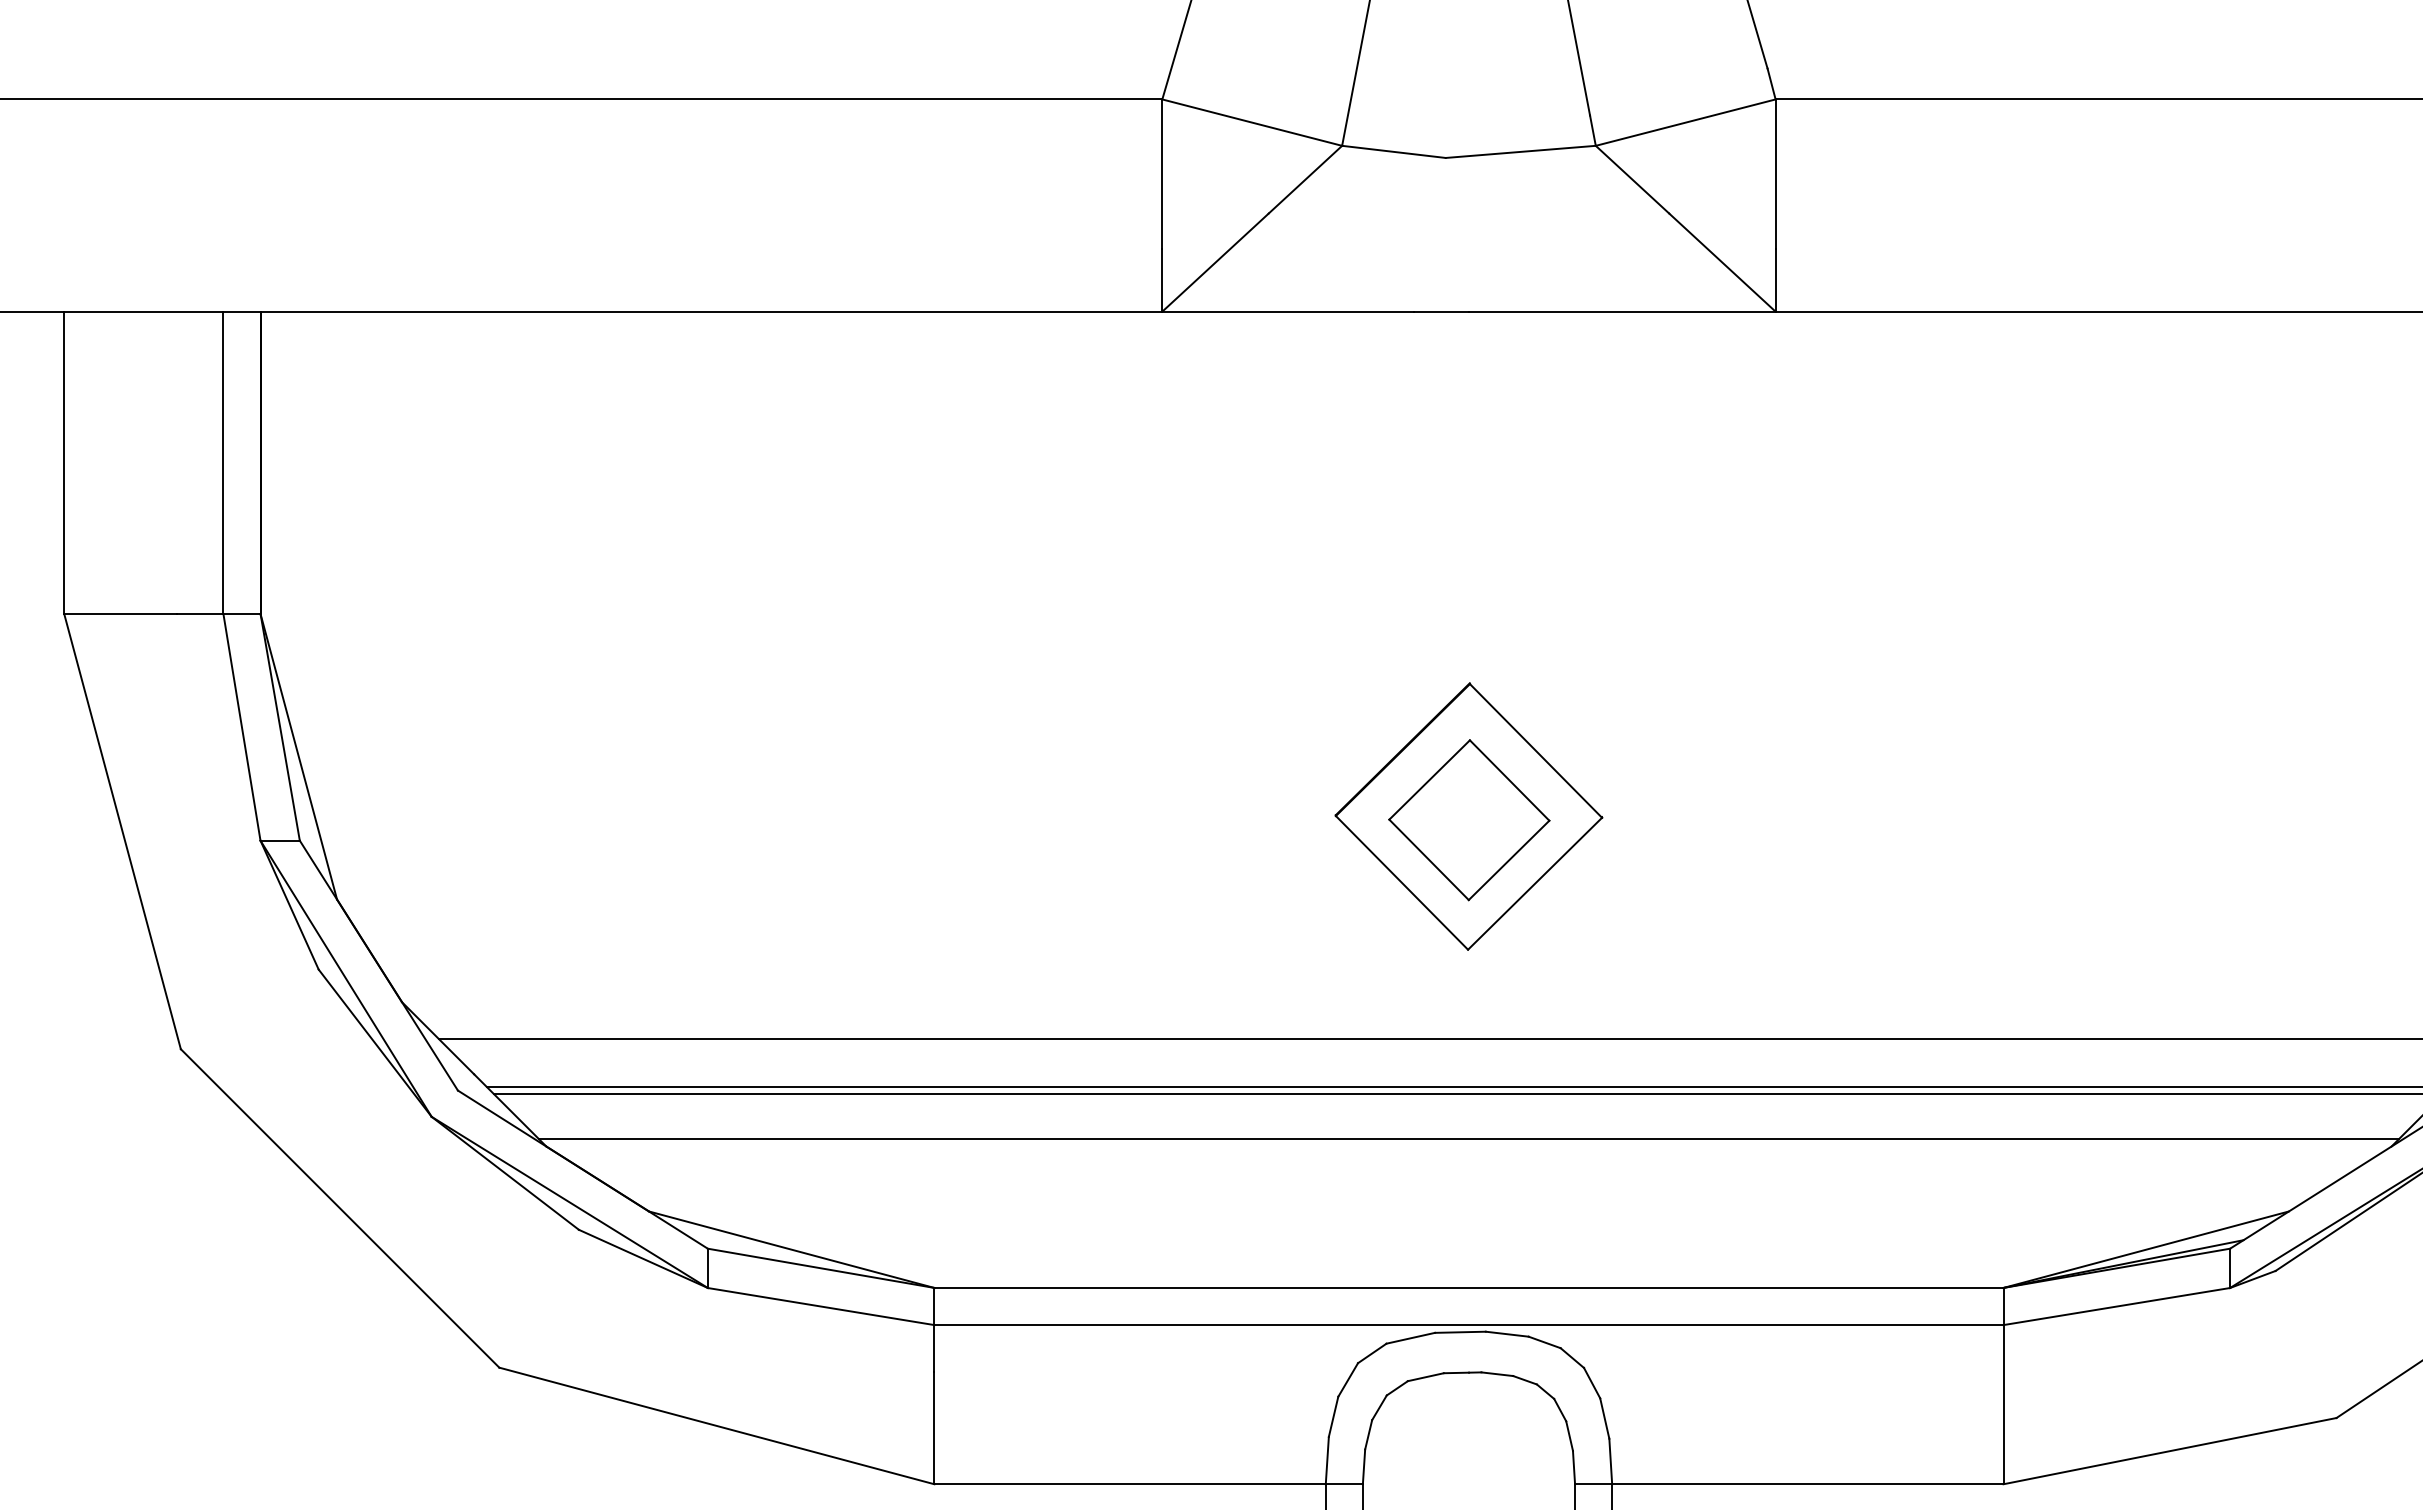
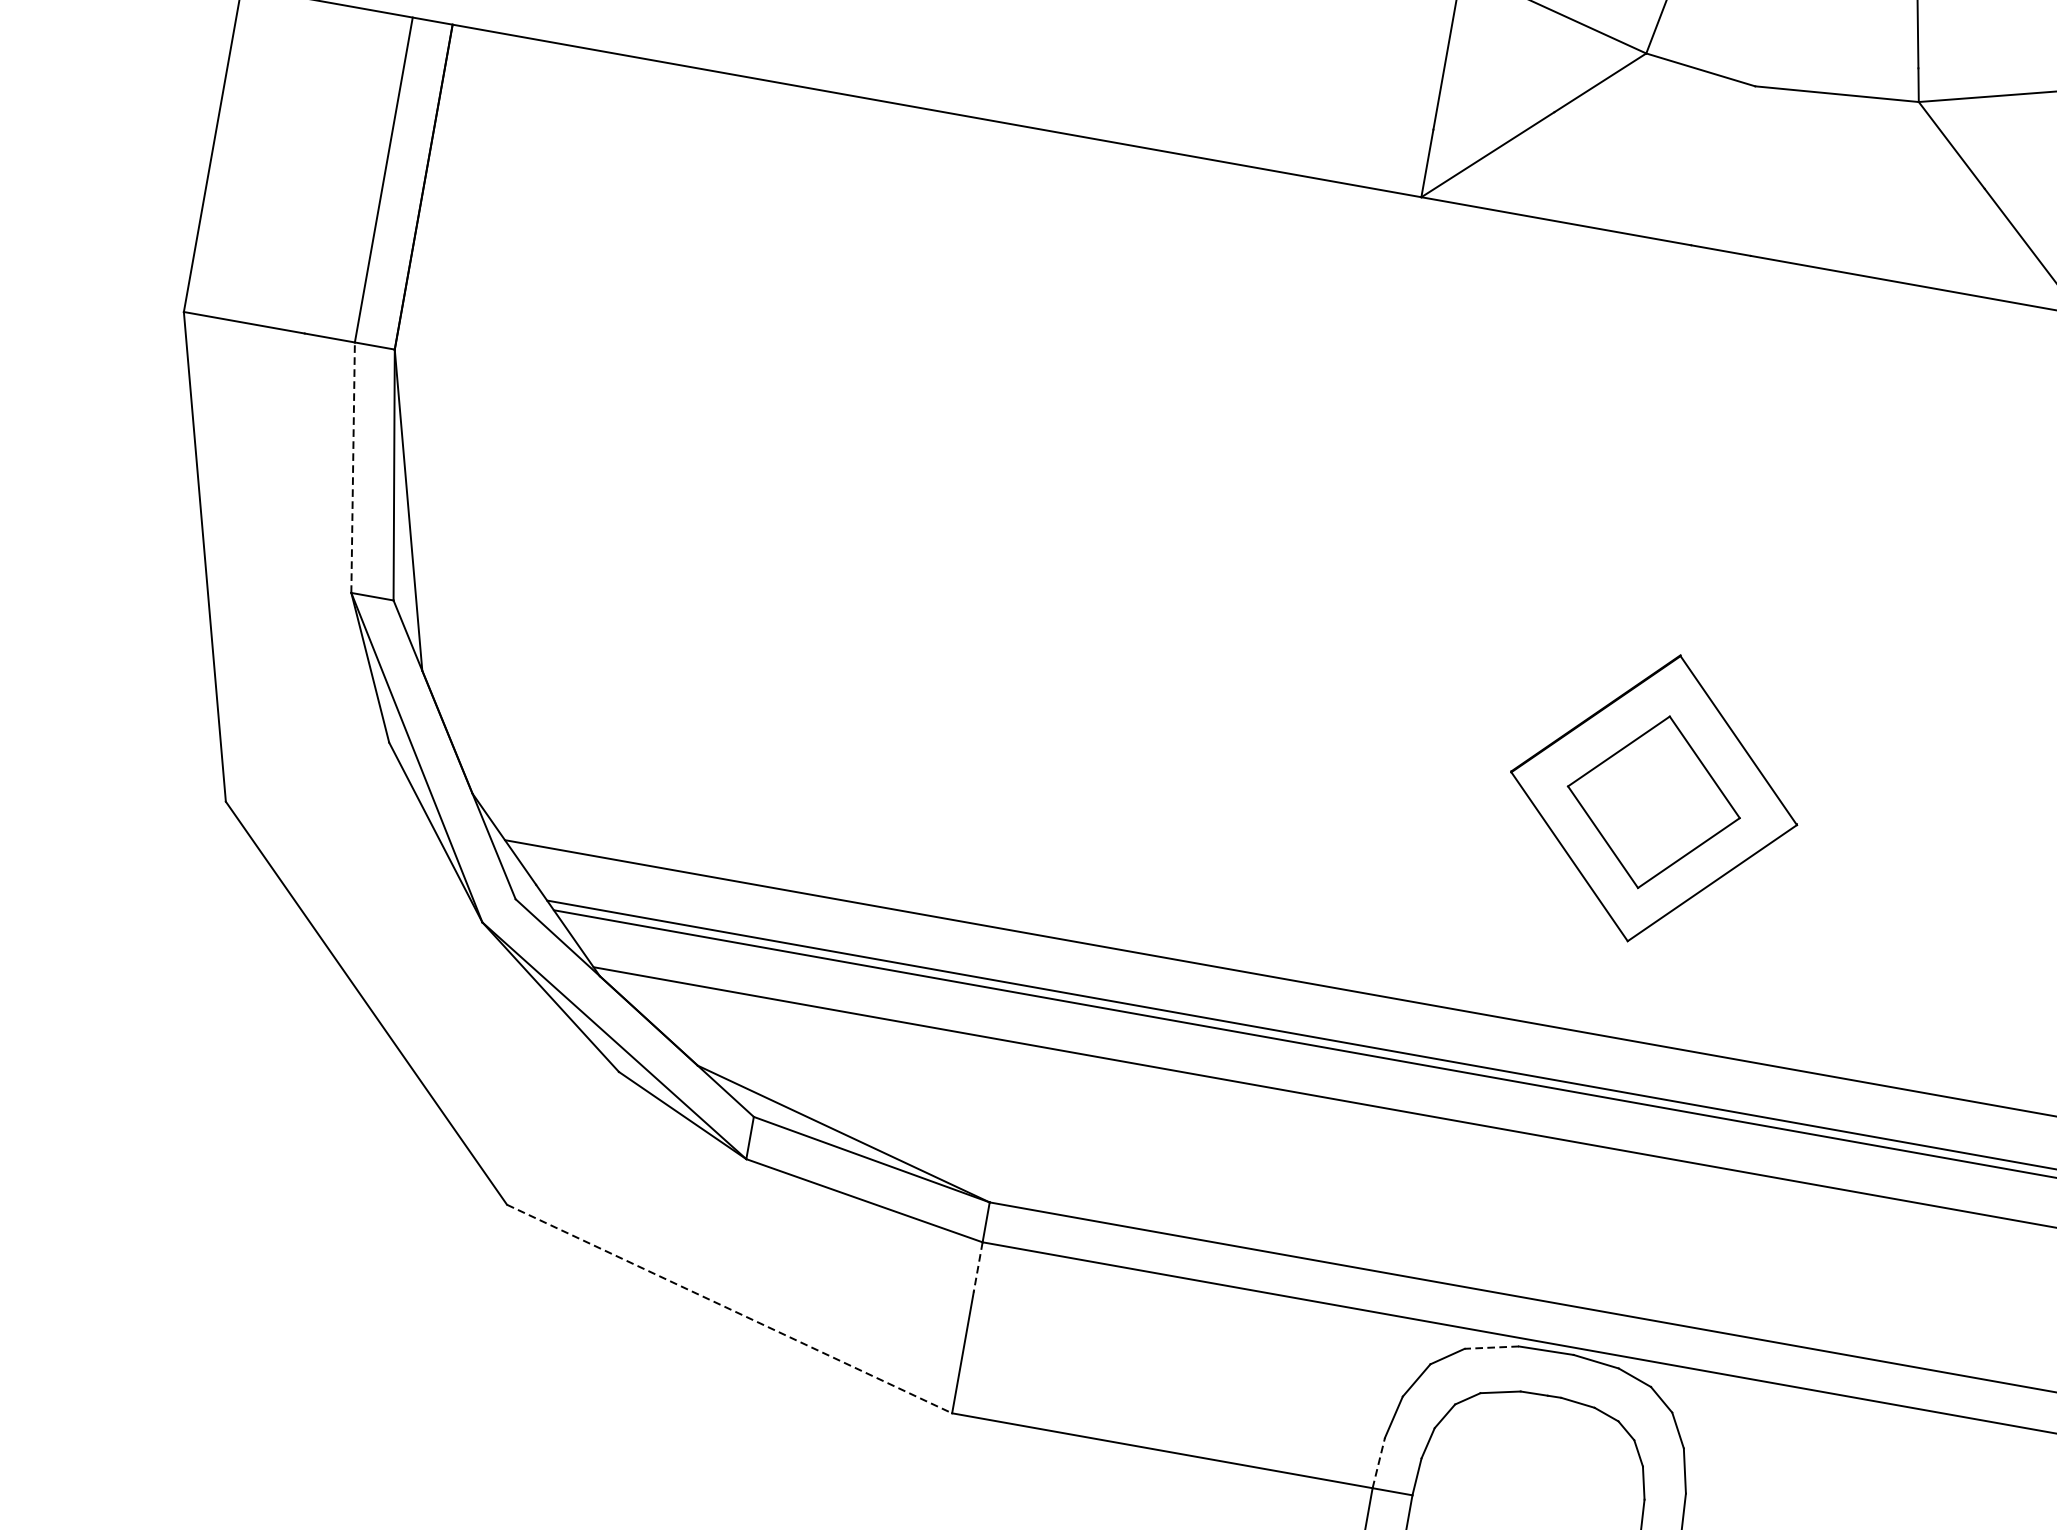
line: (241, 727) -> (352, 467), solid -> dashed
line: (1410, 1338) -> (1491, 1347), solid -> dashed
line: (934, 1348) -> (978, 1267), solid -> dashed
line: (717, 1426) -> (730, 1309), solid -> dashed
line: (1327, 1460) -> (1378, 1463), solid -> dashed

